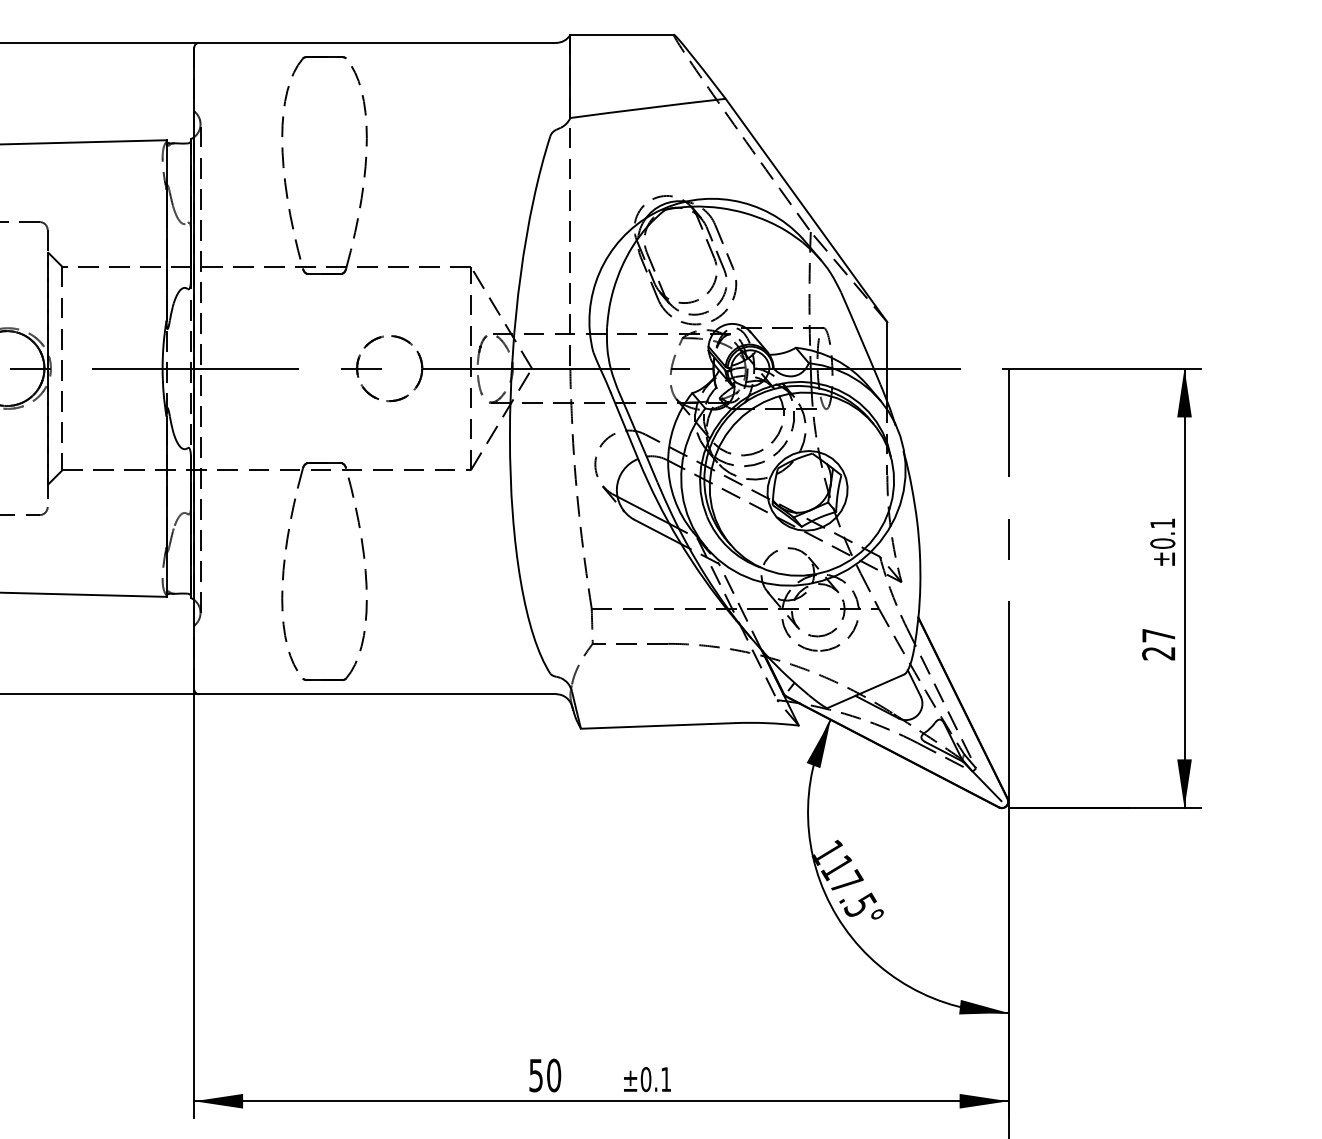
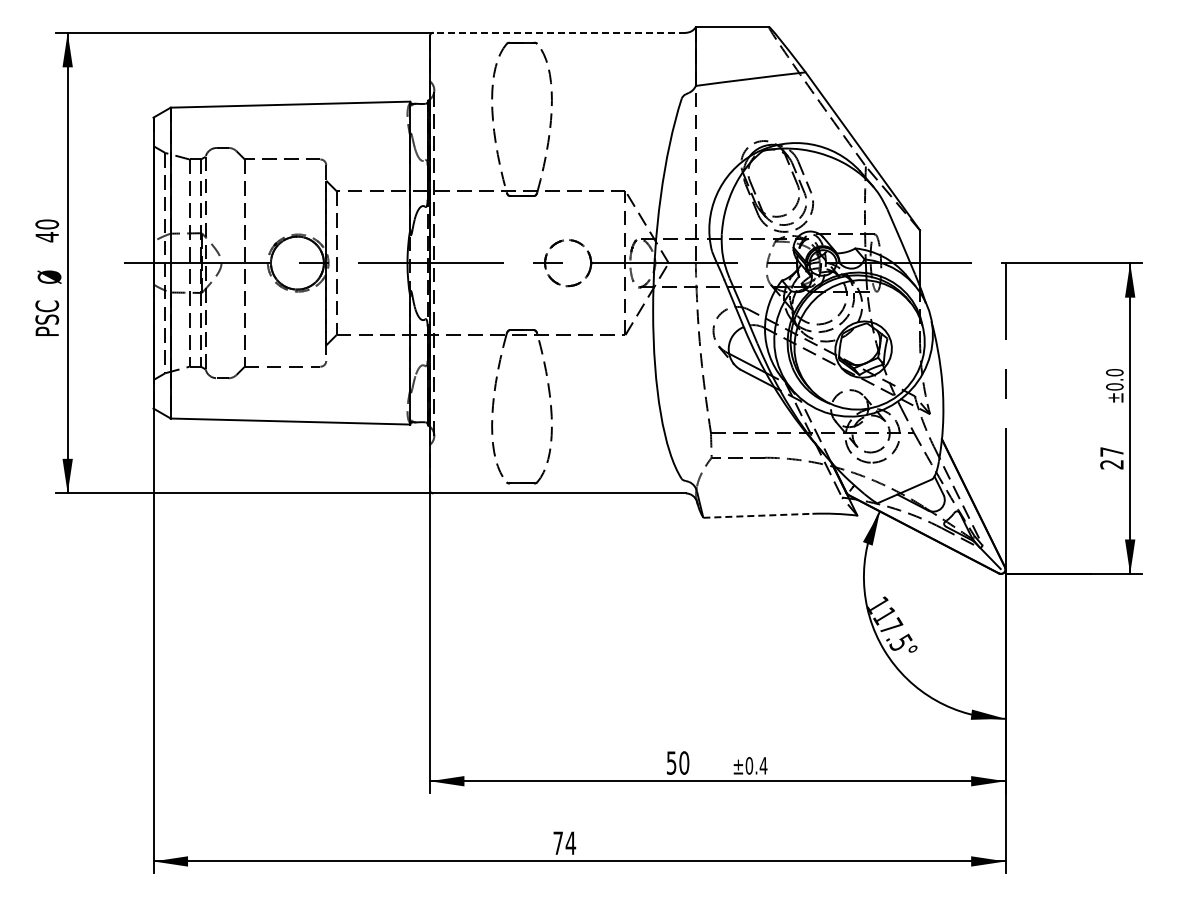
line: (377, 42) -> (559, 32), solid -> dashed
text: (1162, 523) -> (1114, 372), ±0.1 -> ±0.0
line: (657, 725) -> (757, 515), solid -> dashed
text: (666, 1079) -> (763, 765), ±0.1 -> ±0.4

